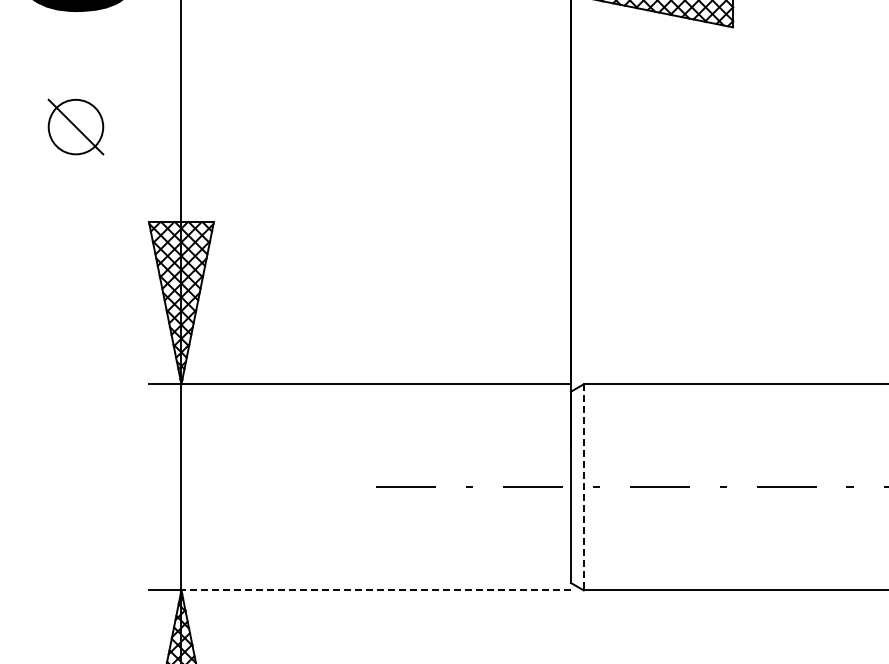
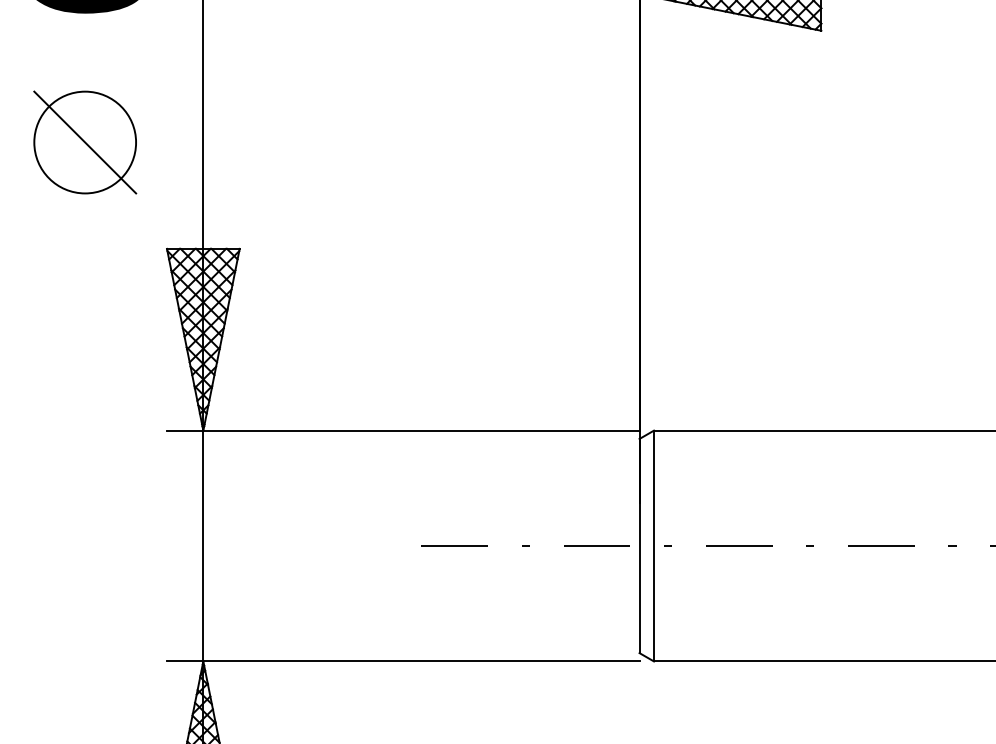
part: (75, 126) -> (84, 141), size x1.67
line: (583, 487) -> (653, 546), dashed -> solid
line: (376, 590) -> (421, 661), dashed -> solid

